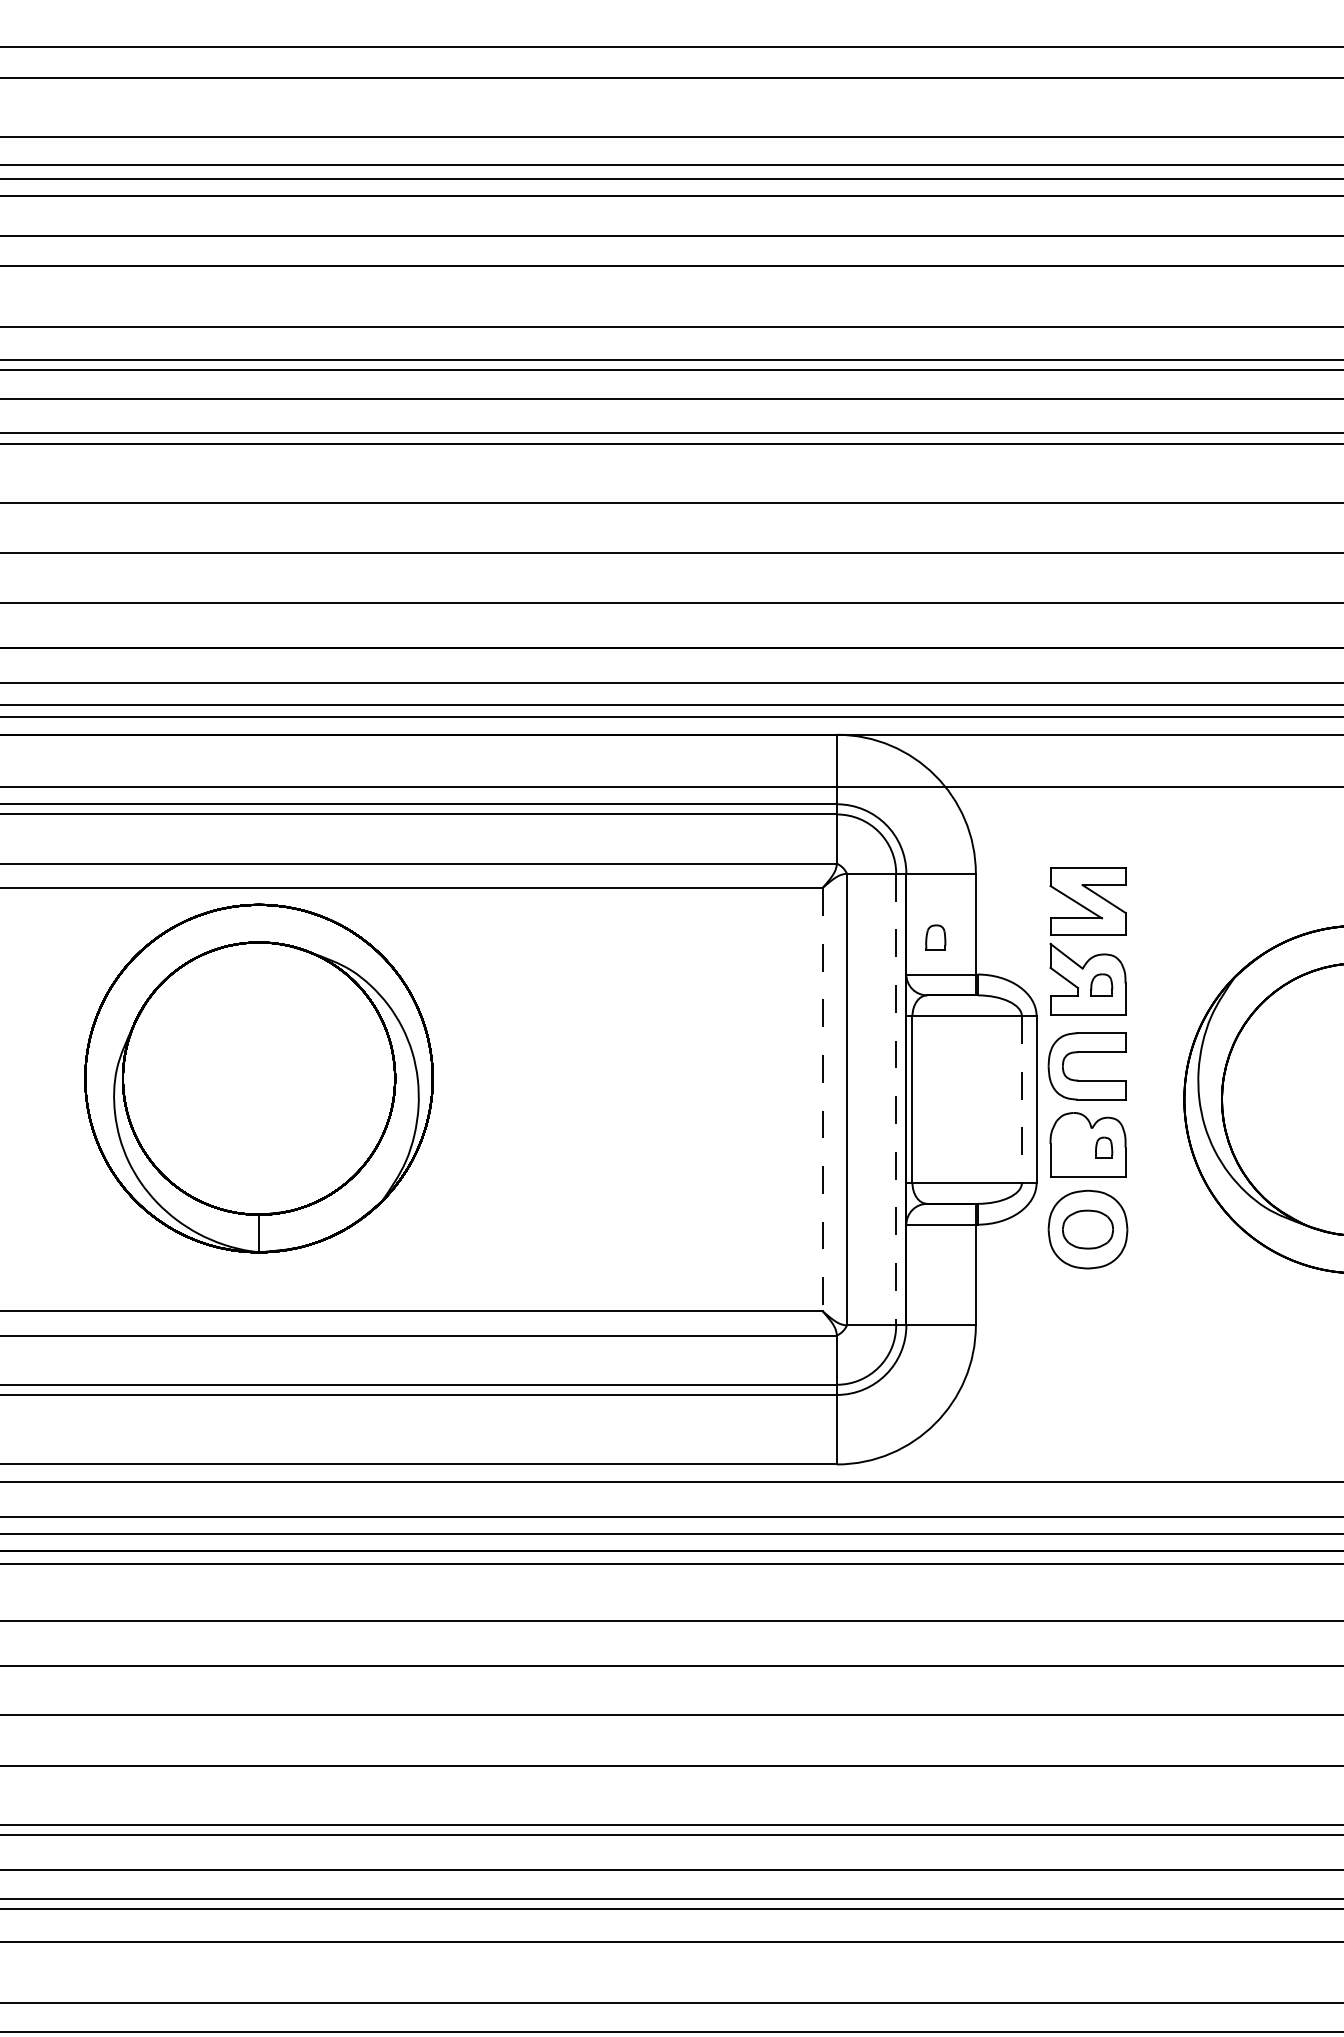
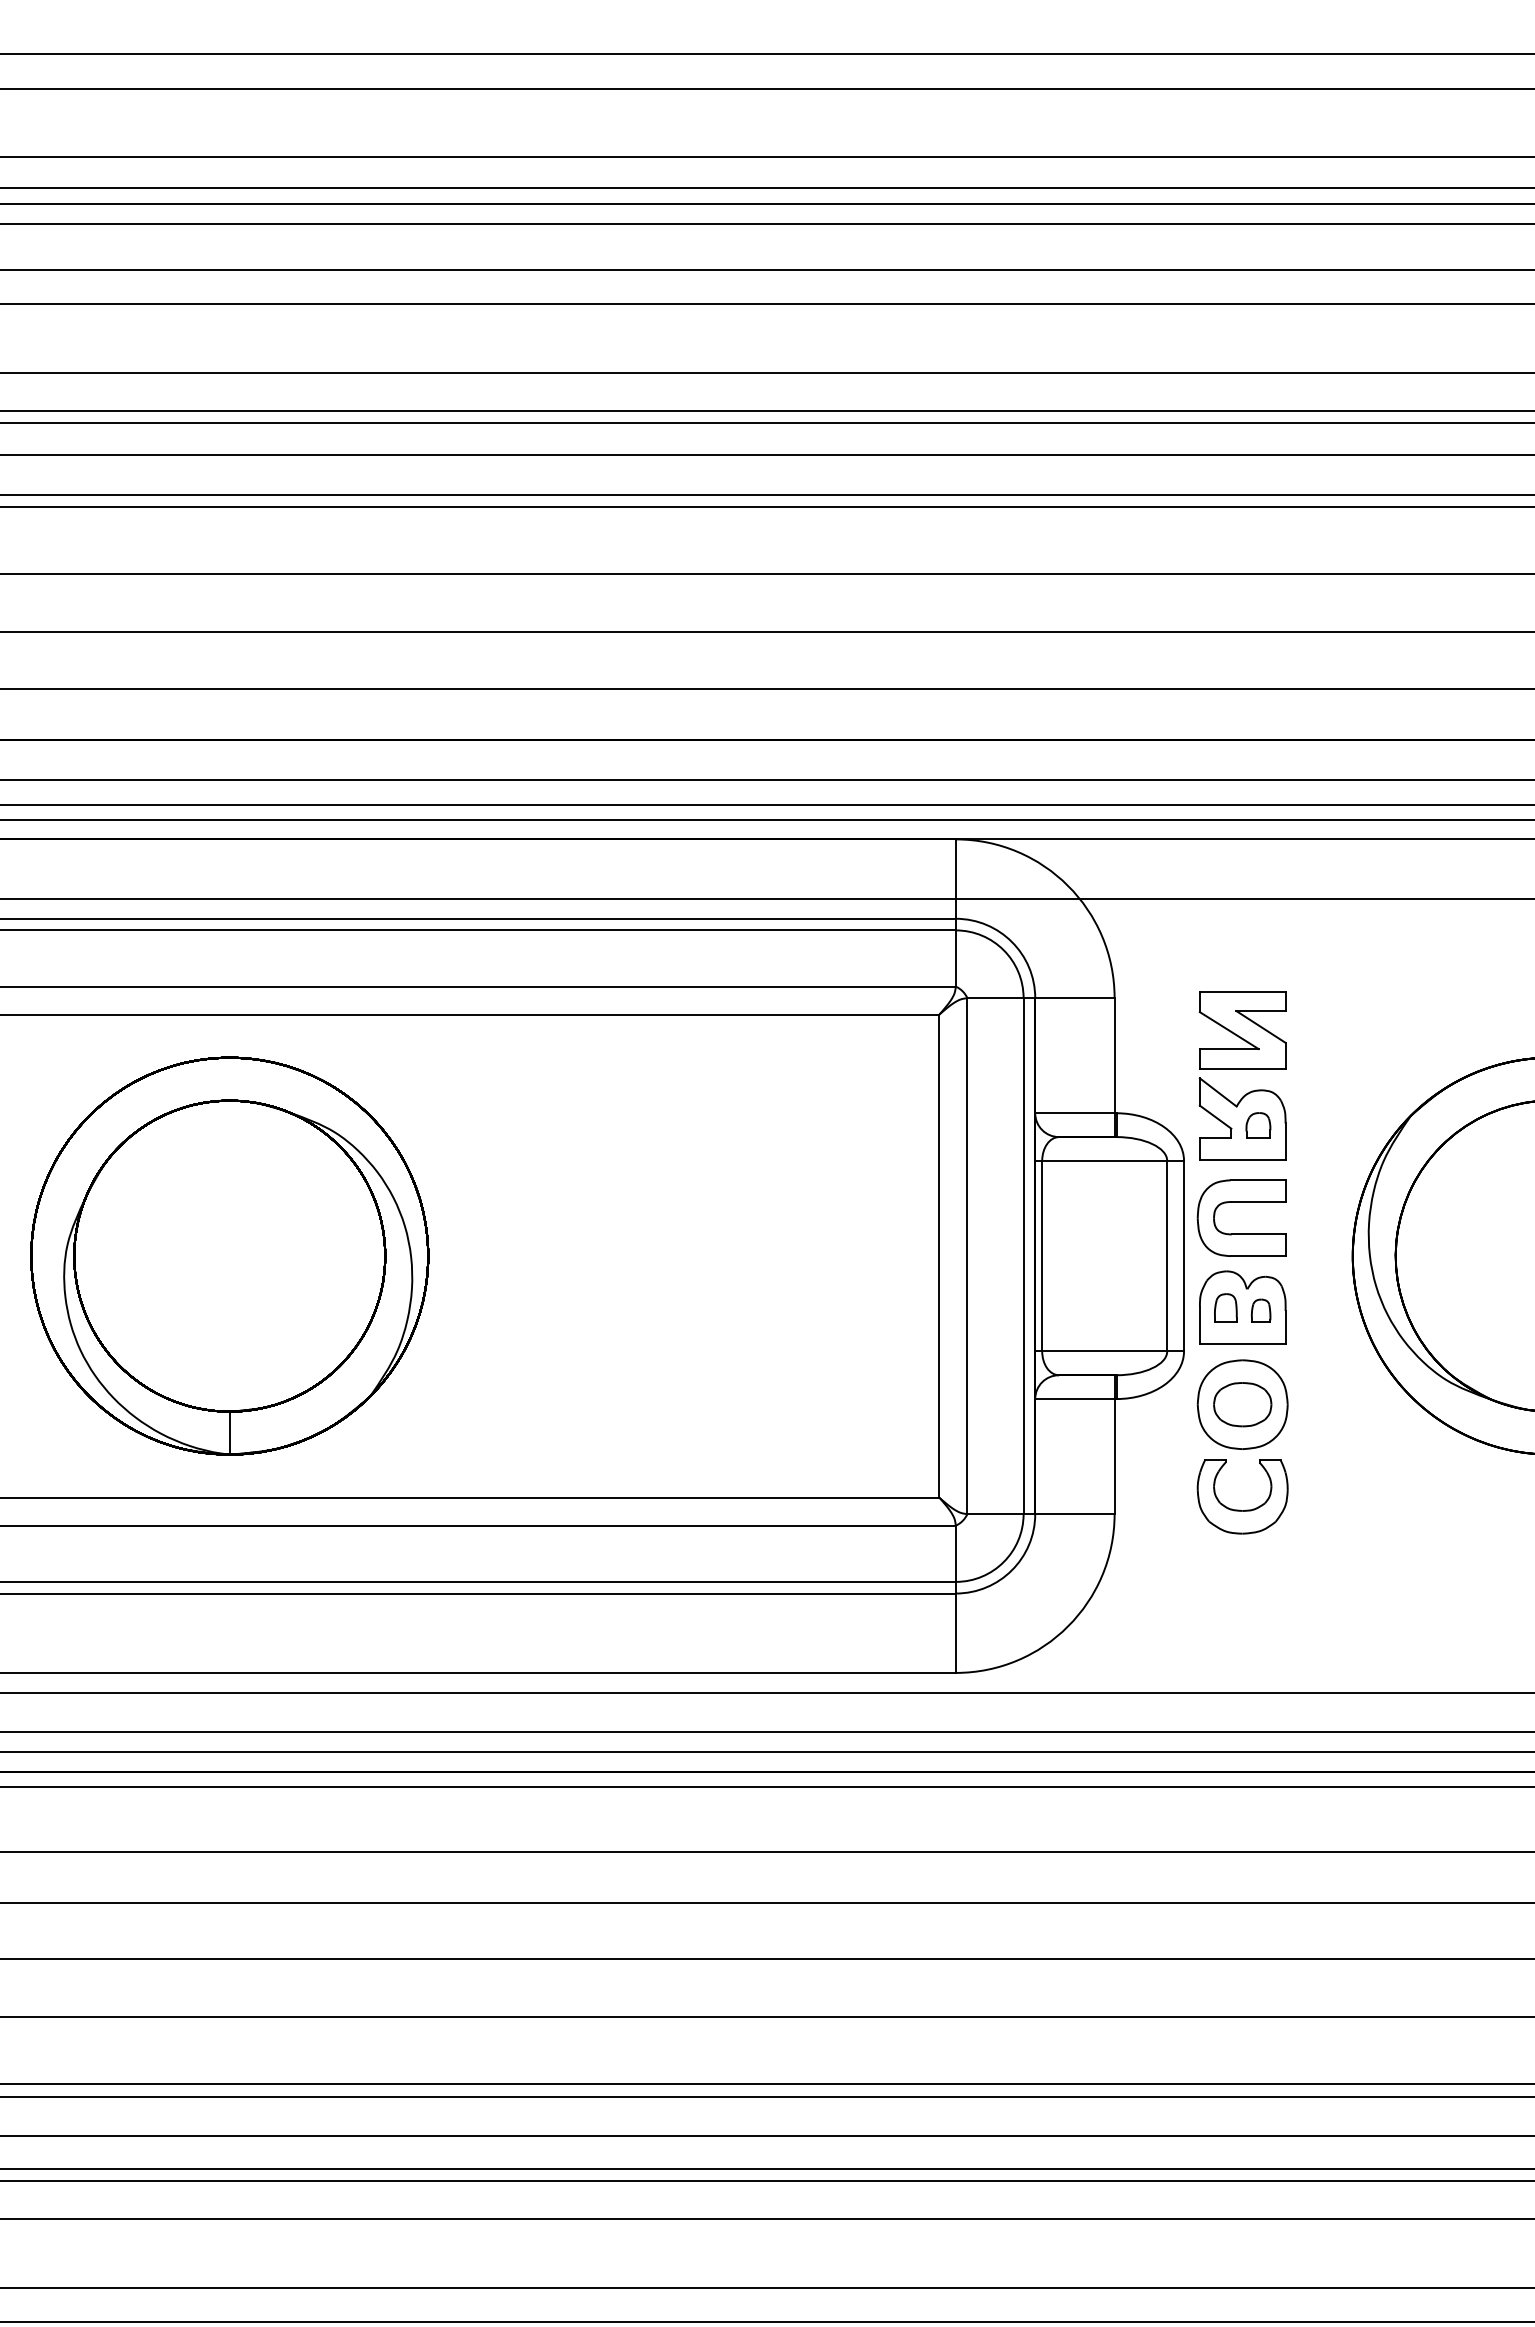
part: (935, 937) -> (1225, 1307), moved
part: (258, 1078) -> (229, 1255), moved
line: (822, 1099) -> (939, 1256), dashed -> solid
line: (896, 1099) -> (1023, 1256), dashed -> solid
line: (1022, 1099) -> (1167, 1256), dashed -> solid
part: (1085, 1321) -> (1239, 1509), added

